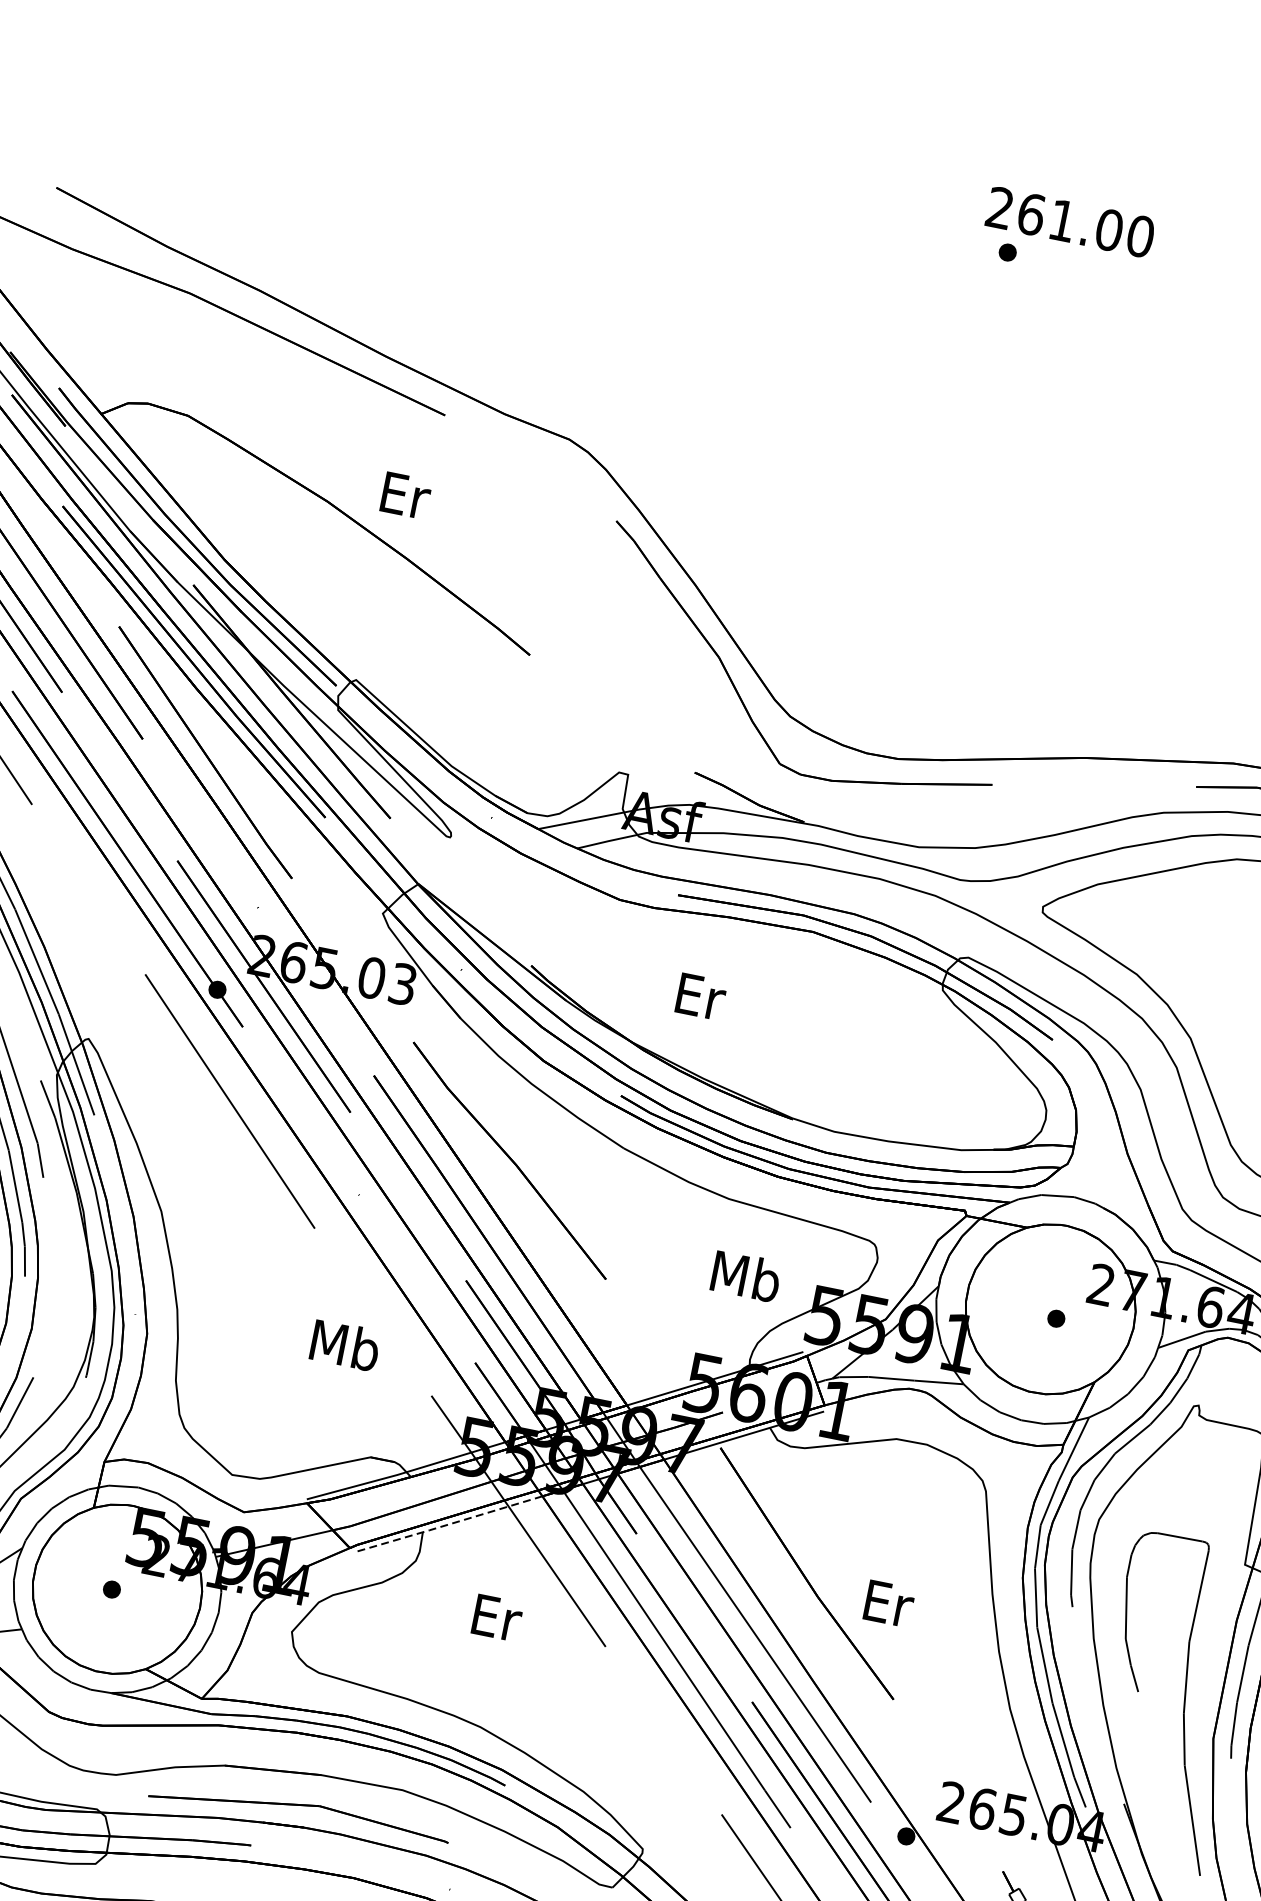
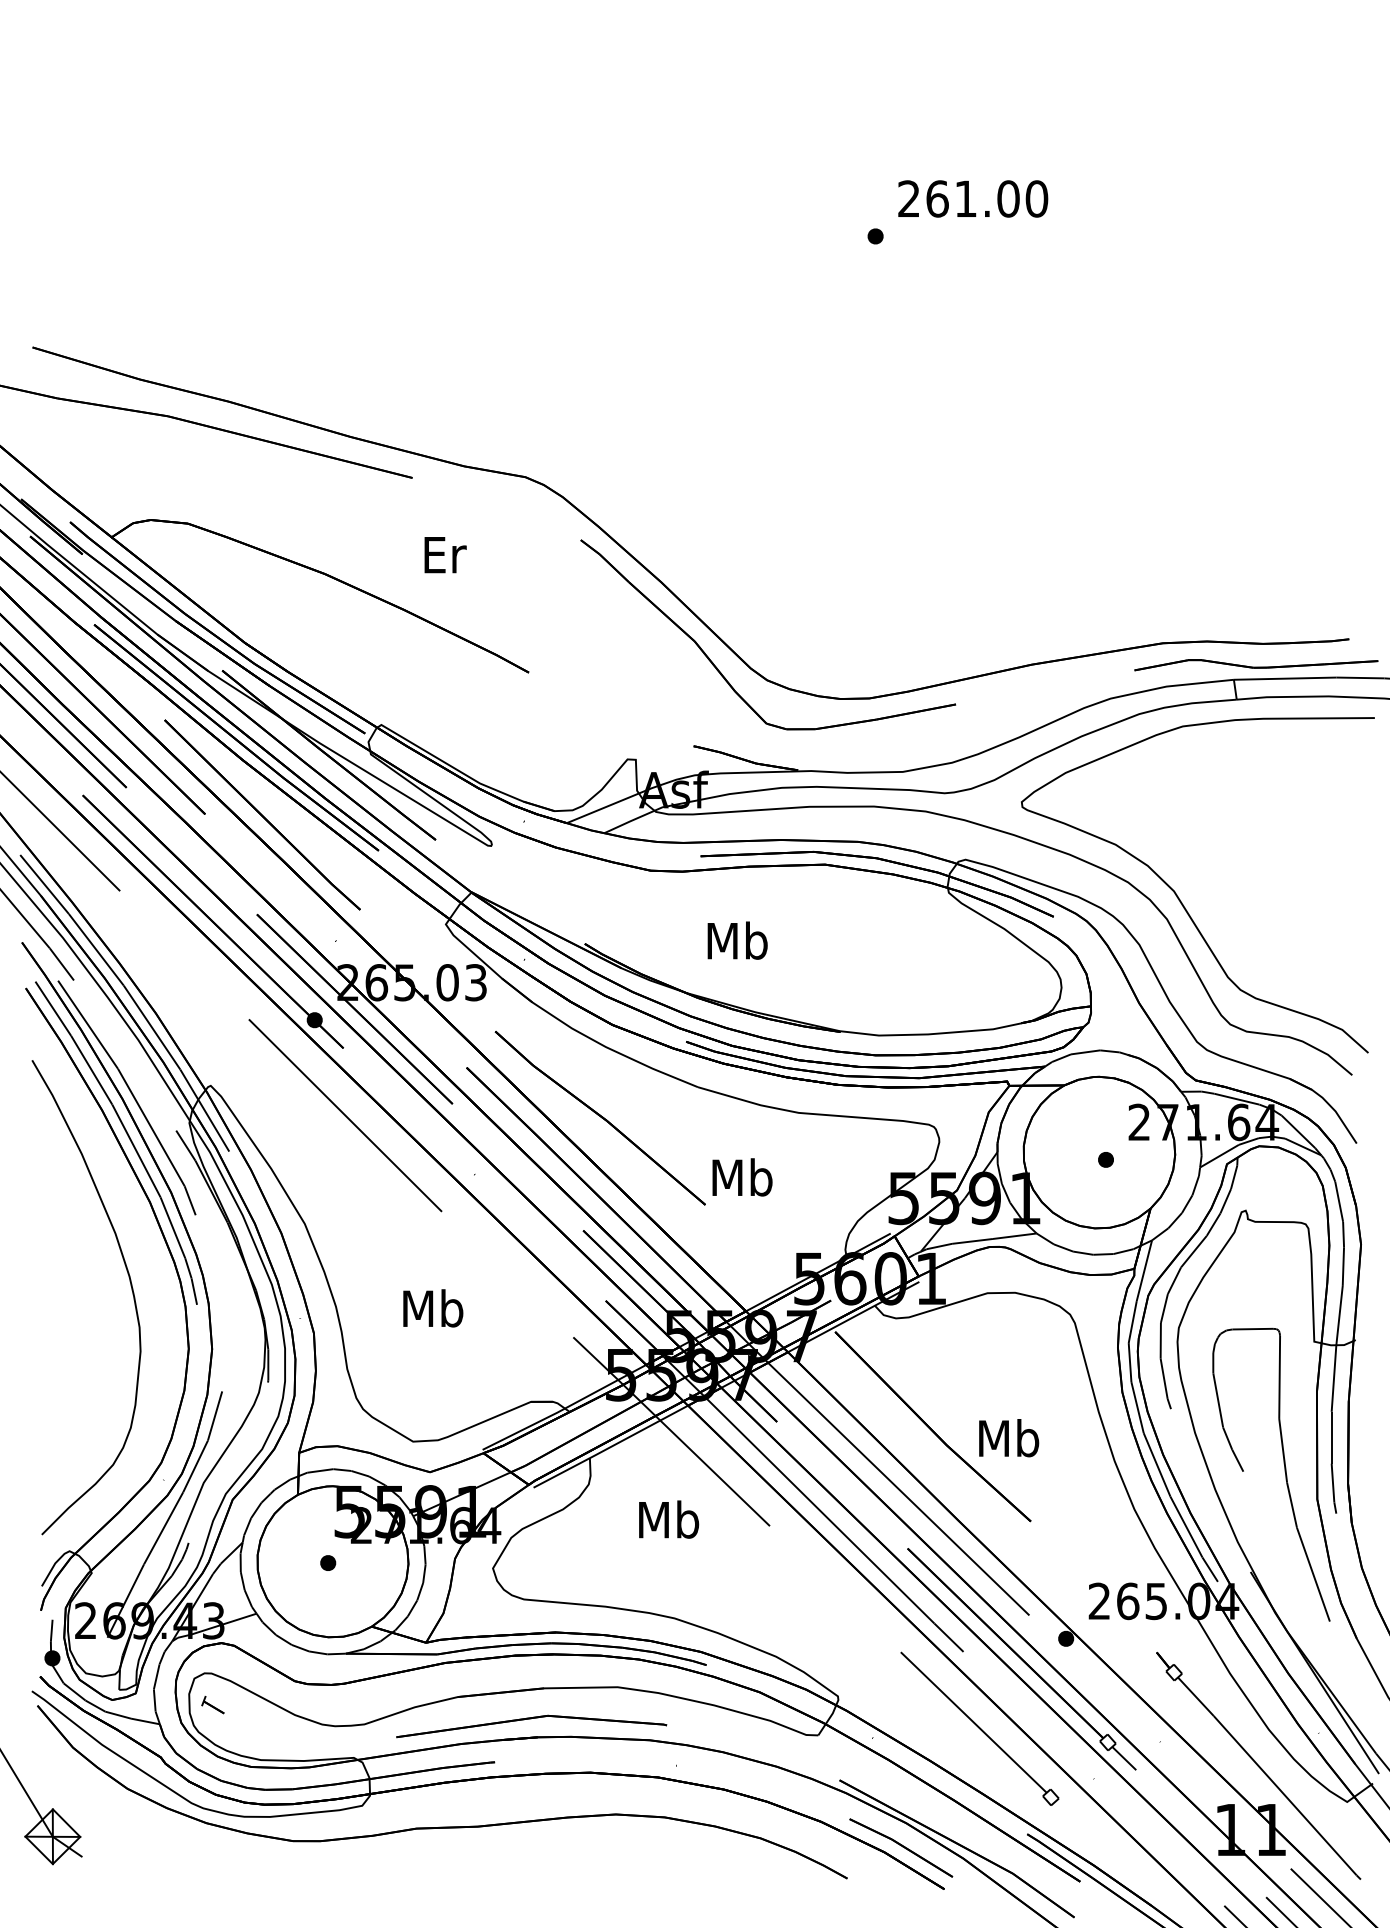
text: (1071, 221) -> (973, 198), moved
text: (405, 496) -> (445, 555), moved
text: (699, 995) -> (737, 940), Er -> Mb
text: (746, 1276) -> (742, 1177), moved
text: (345, 1345) -> (433, 1308), moved
line: (446, 1524) -> (609, 1447), dashed -> solid
text: (888, 1603) -> (1009, 1438), Er -> Mb
text: (496, 1617) -> (669, 1519), Er -> Mb

